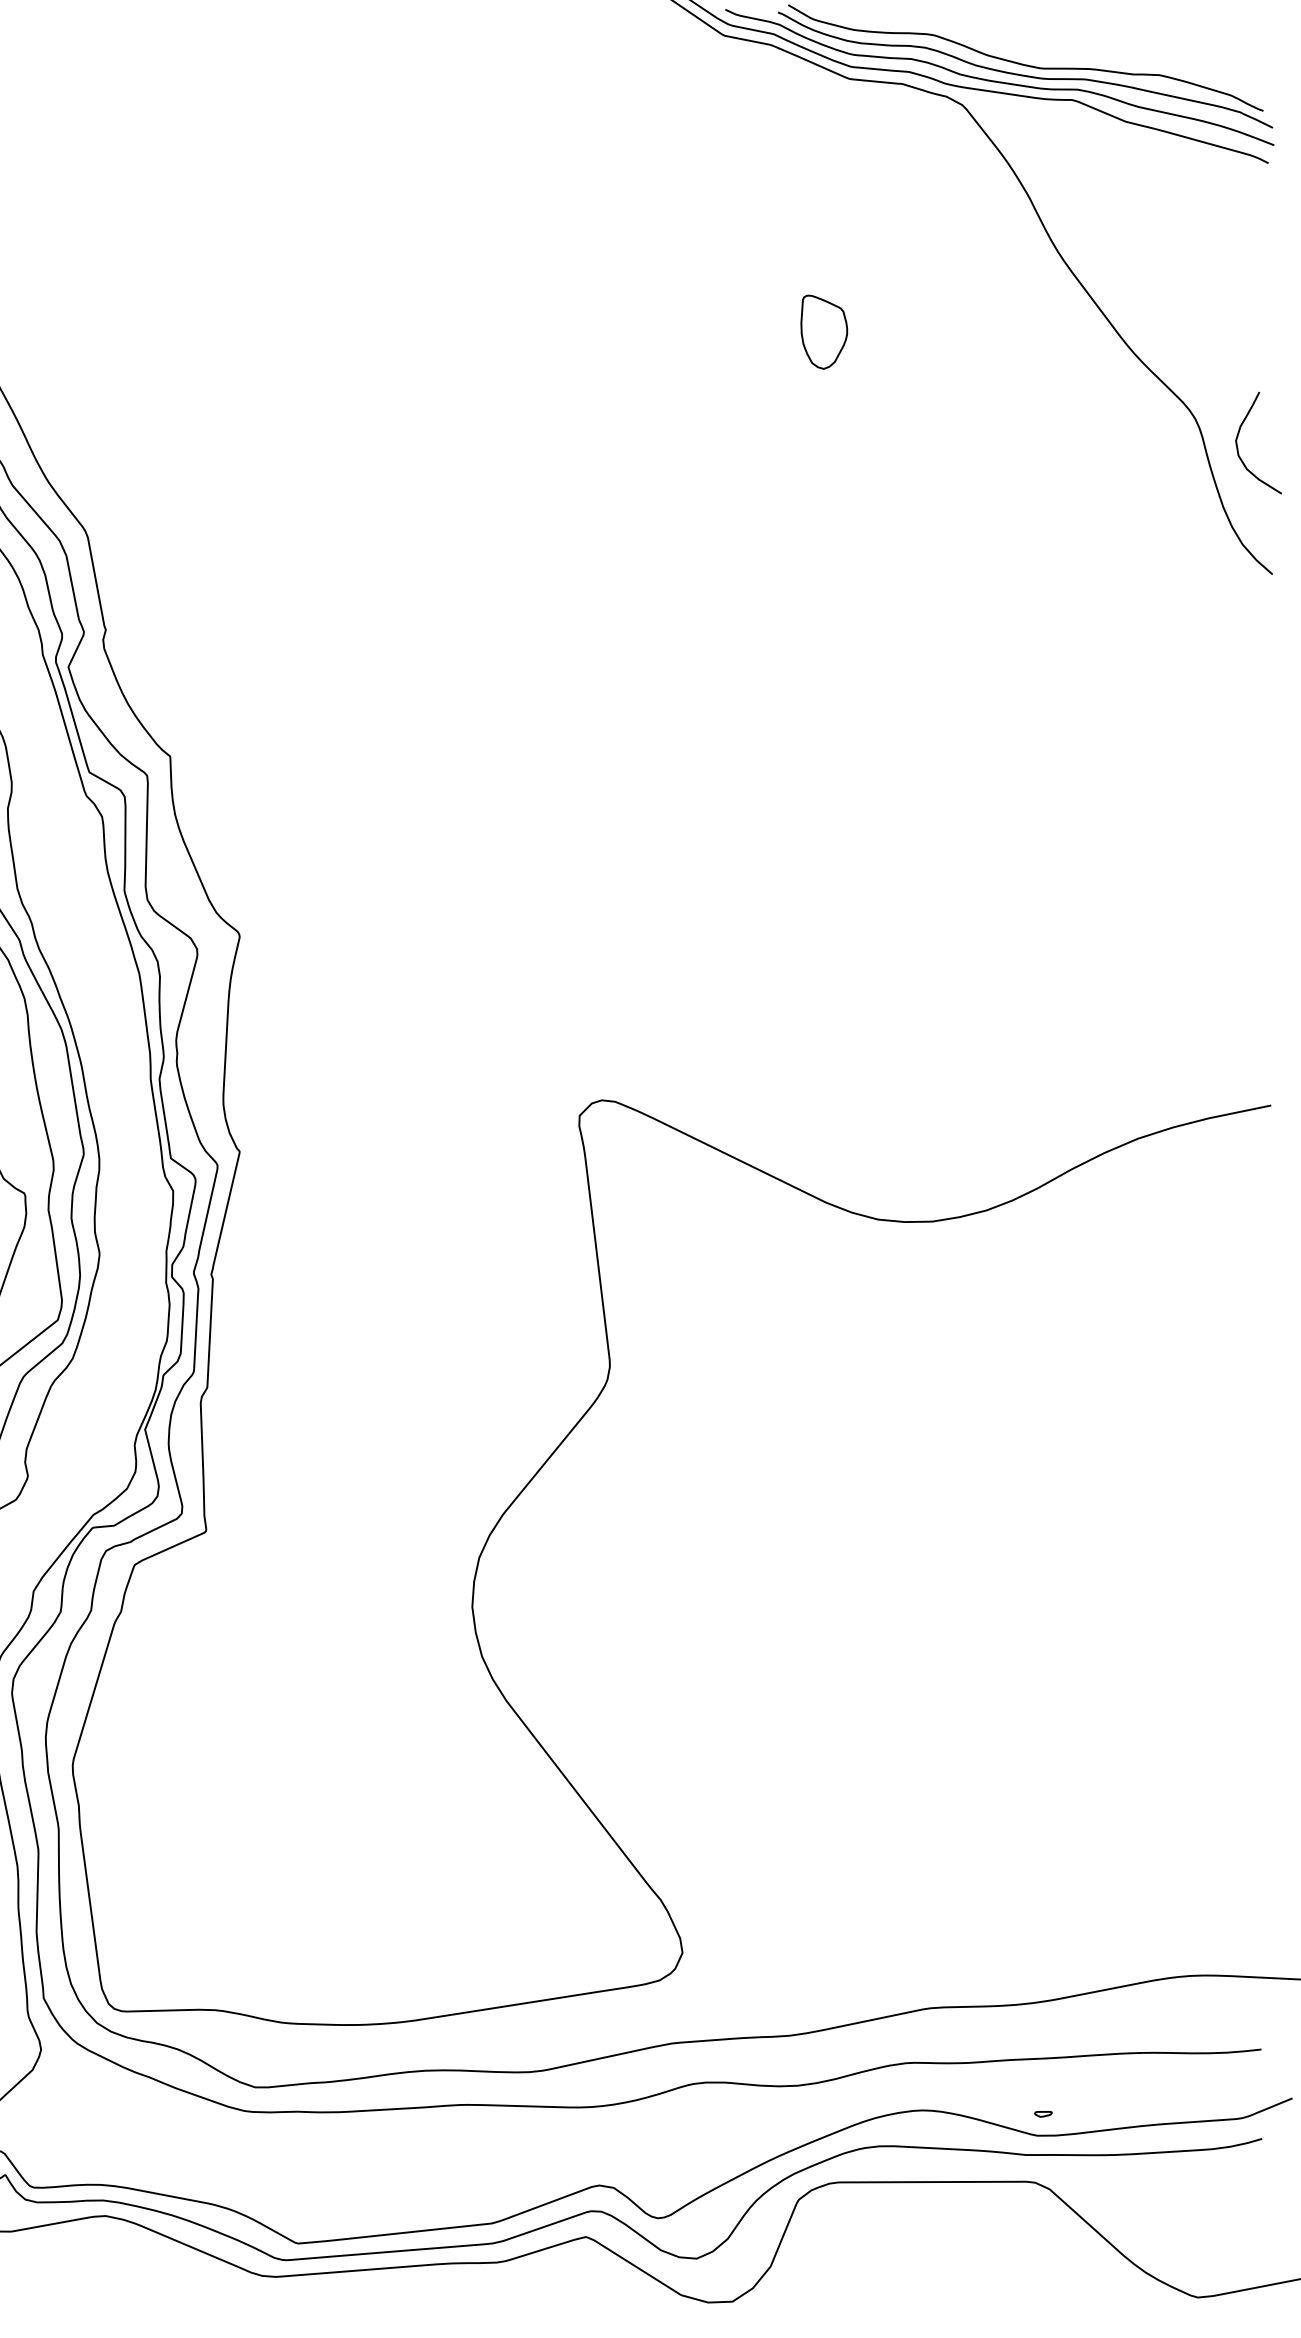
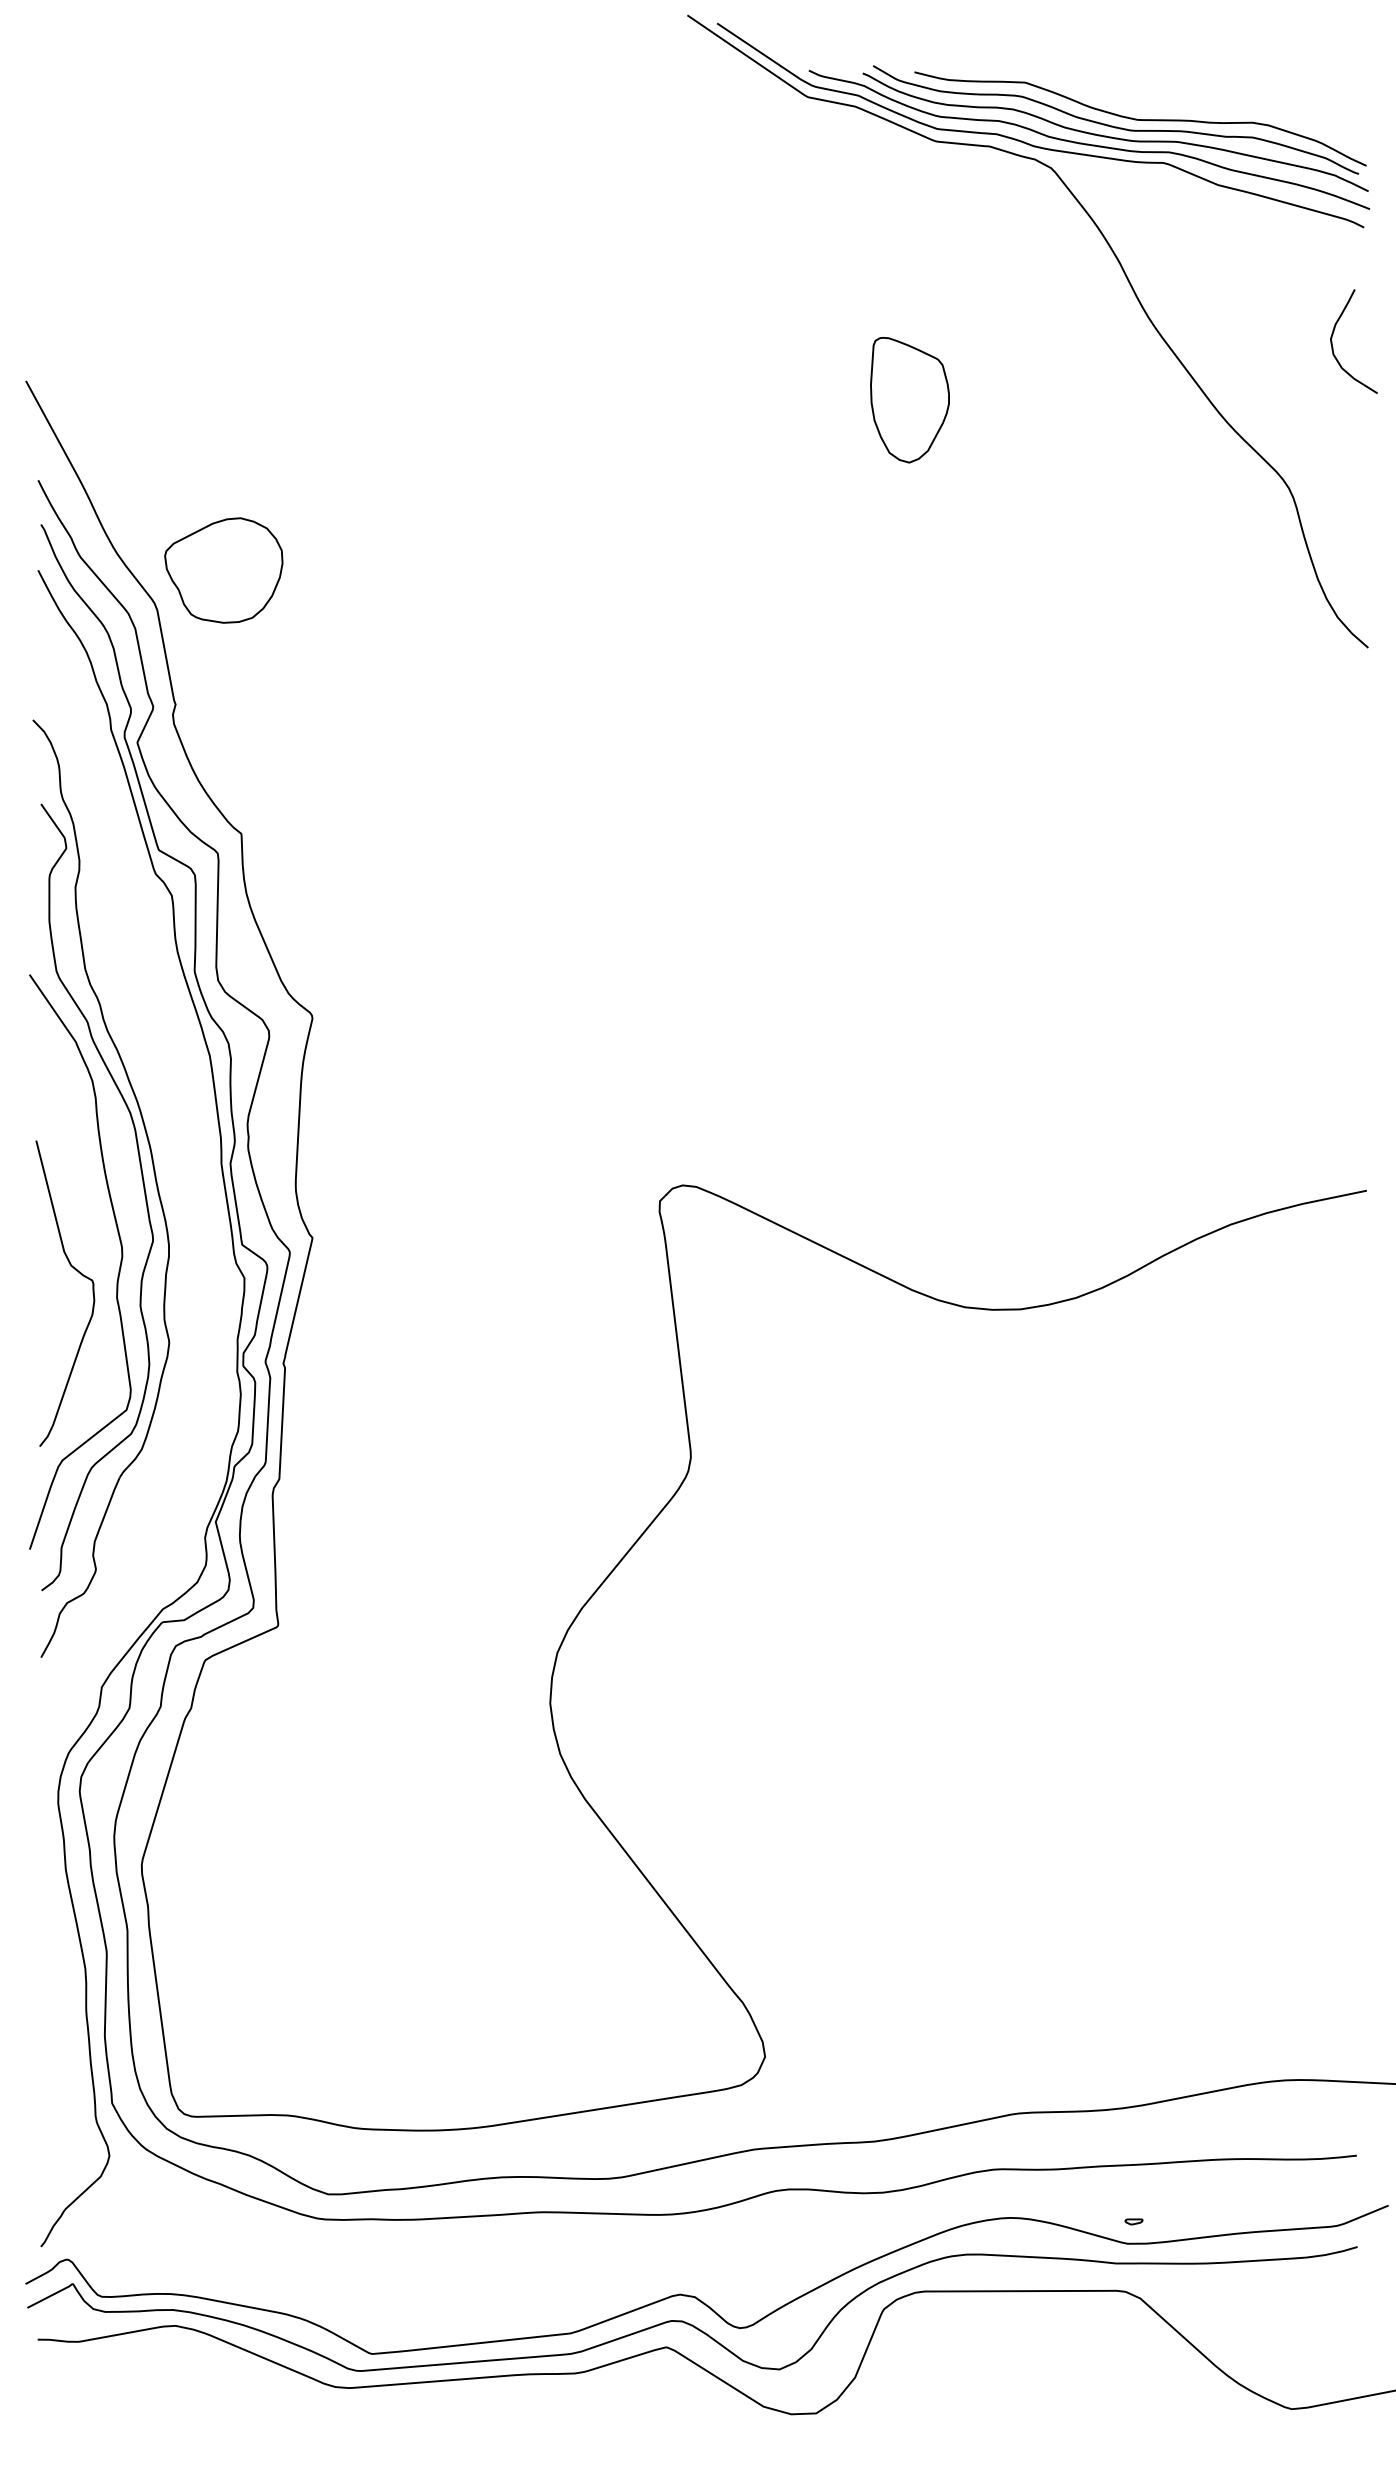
curve: (1049, 57) -> (1140, 119), added
part: (823, 332) -> (909, 400), size x1.67
curve: (1238, 448) -> (1333, 347), moved
part: (152, 498) -> (223, 570), added

